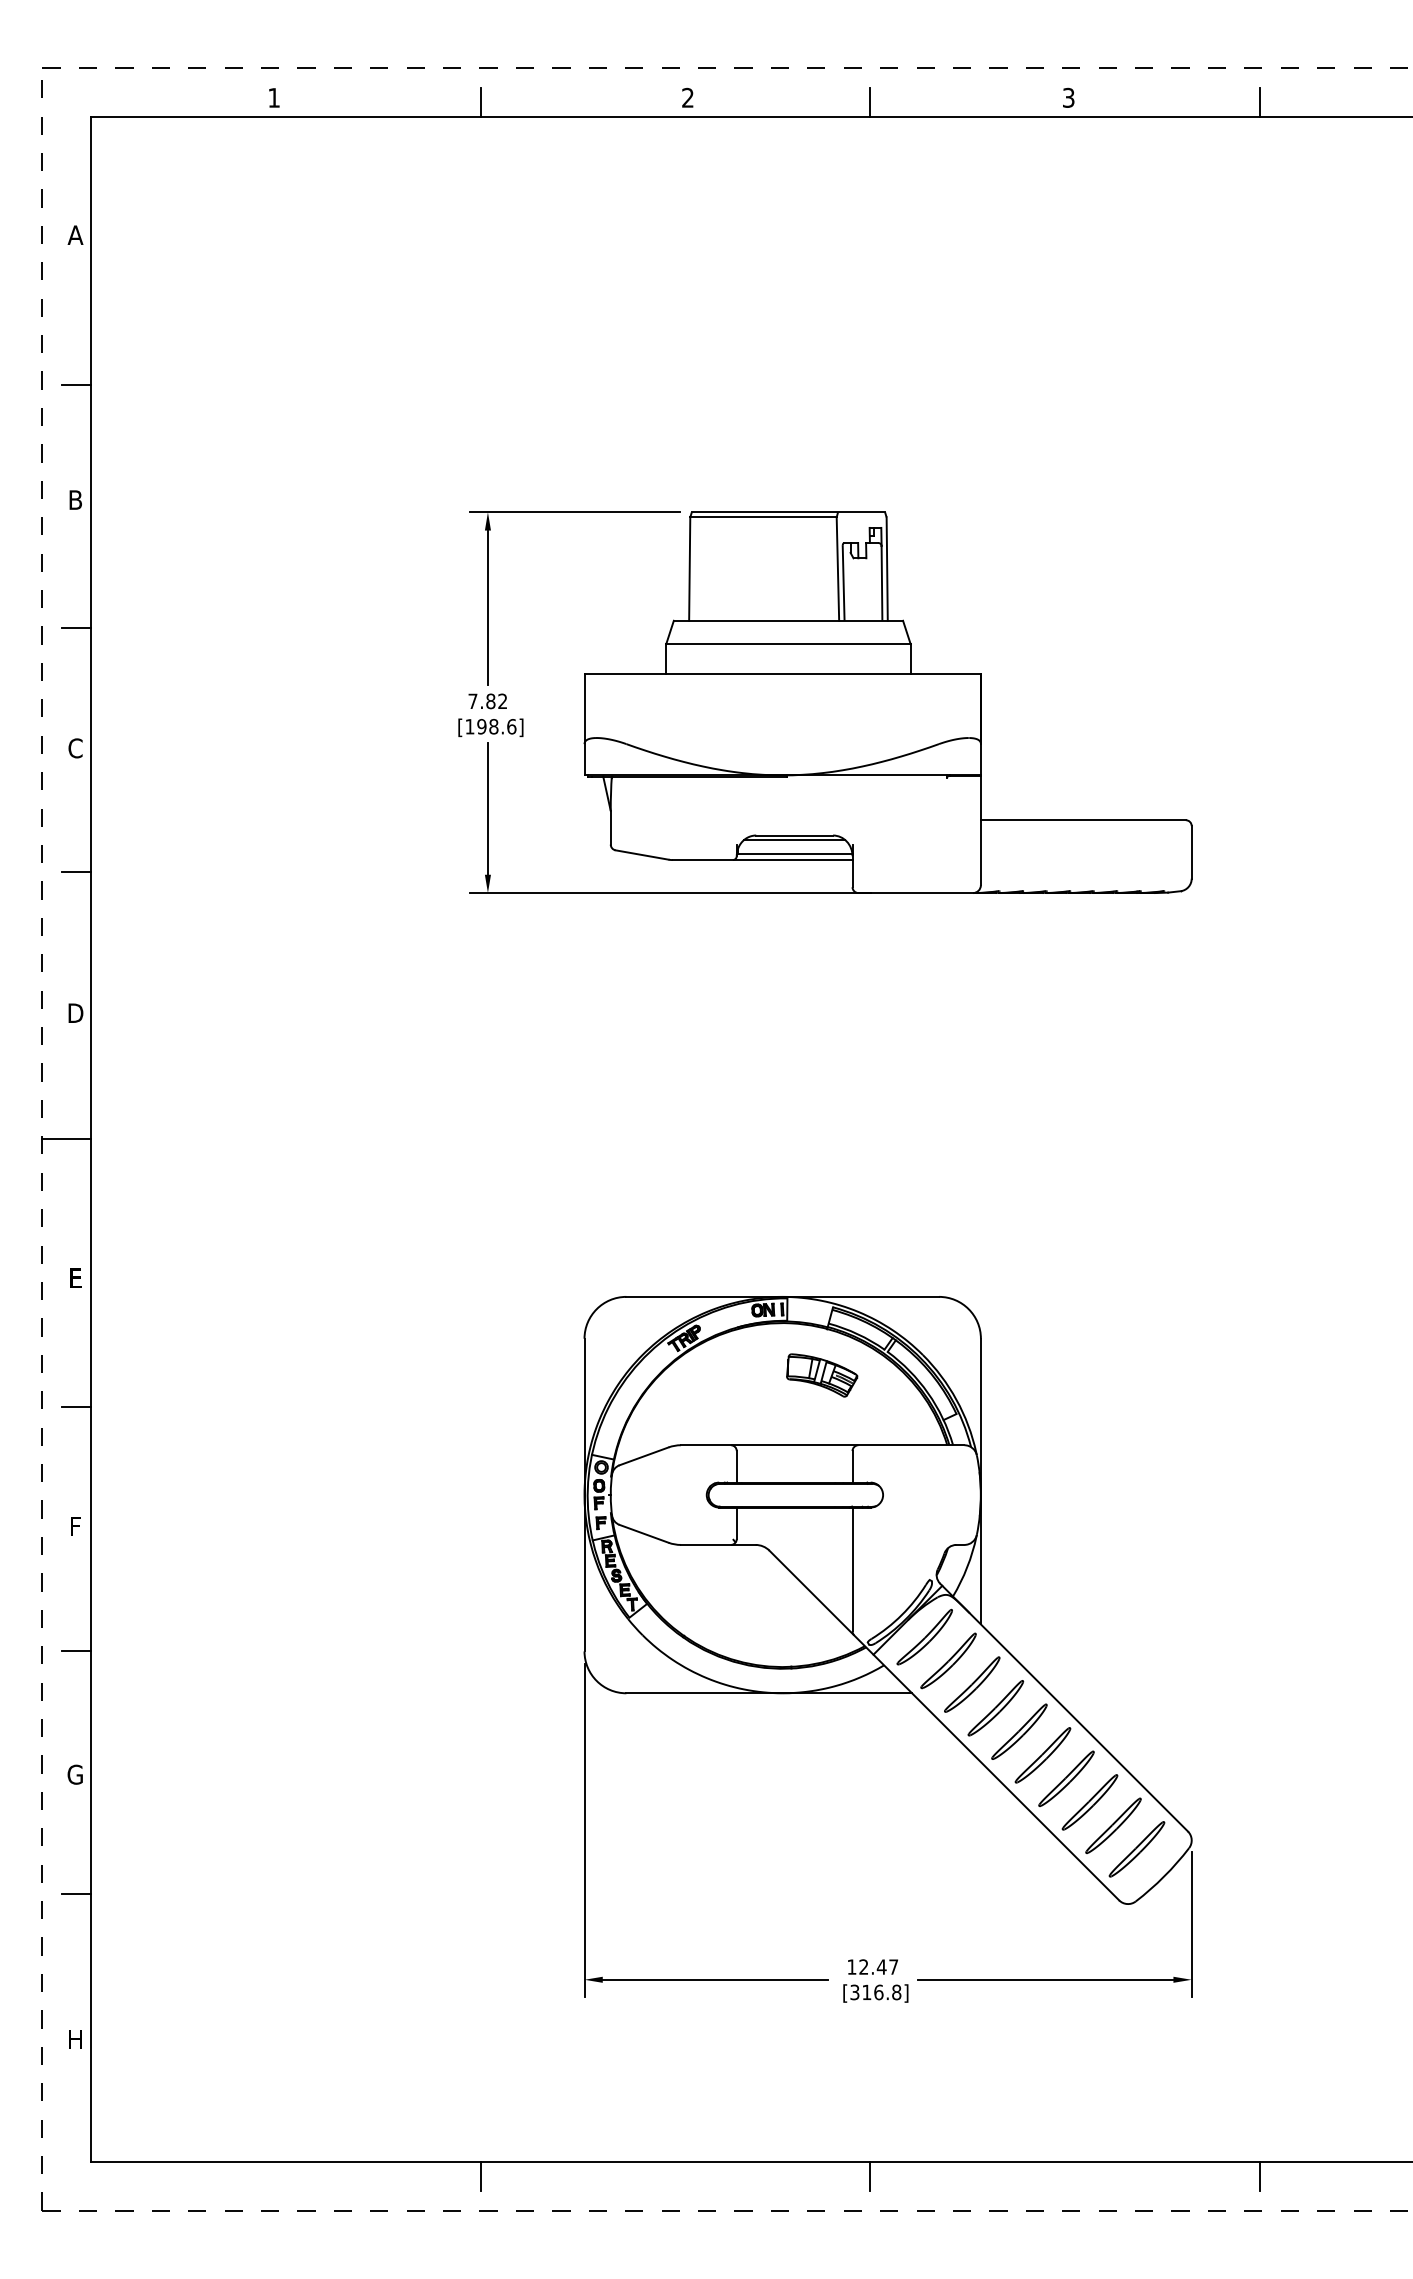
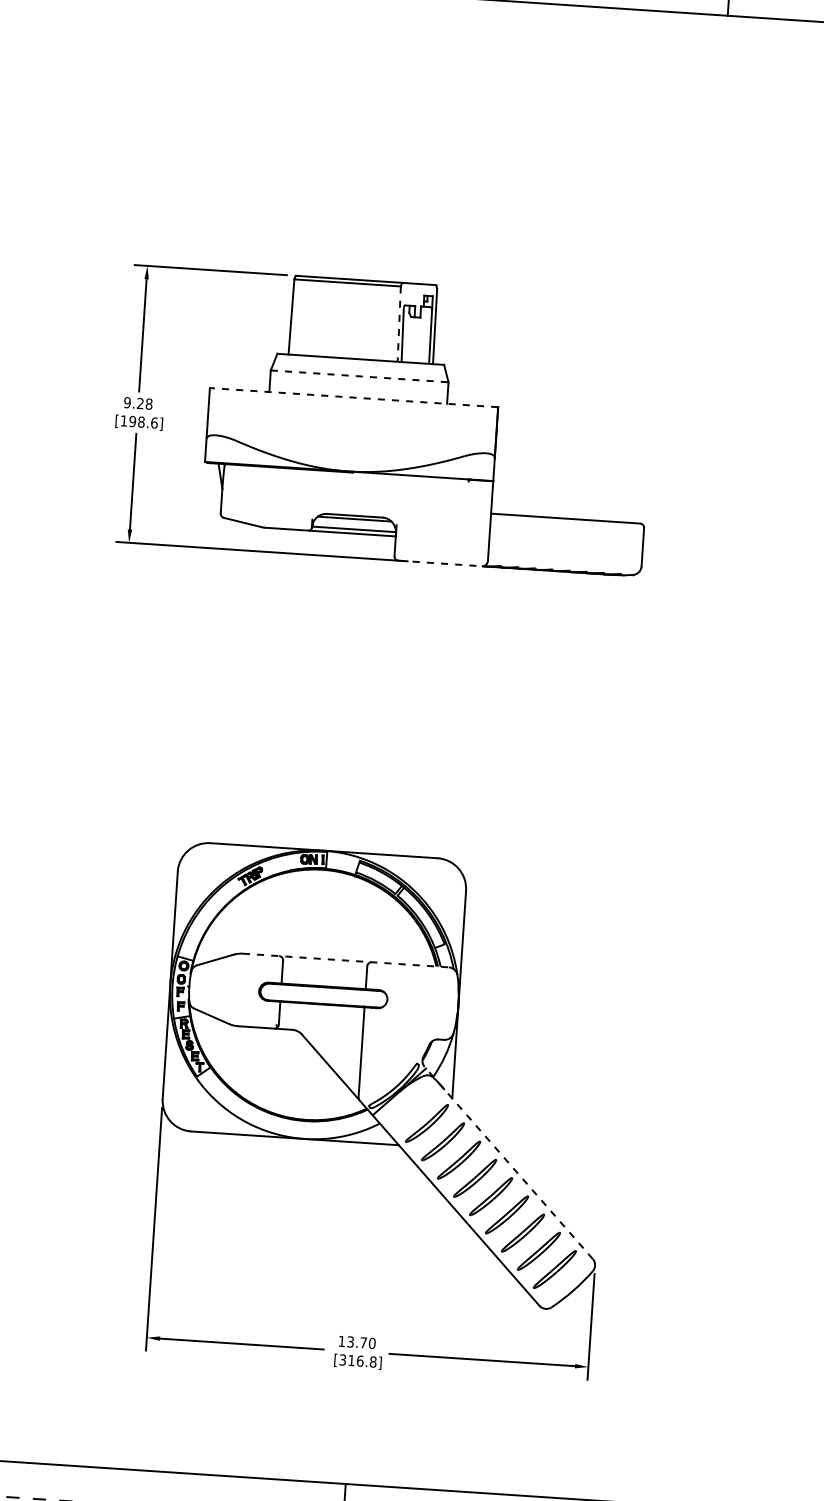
line: (837, 569) -> (398, 324), solid -> dashed
line: (788, 644) -> (359, 376), solid -> dashed
line: (782, 673) -> (353, 397), solid -> dashed
text: (487, 701) -> (138, 403), 7.82 -> 9.28
line: (916, 893) -> (440, 563), solid -> dashed
part: (822, 1375) -> (349, 909), removed
line: (822, 1445) -> (345, 960), solid -> dashed
part: (924, 1636) -> (410, 1104), removed
line: (1063, 1707) -> (508, 1162), solid -> dashed
text: (878, 1966) -> (361, 1342), 12.47 -> 13.70
line: (480, 2176) -> (61, 1475), removed

